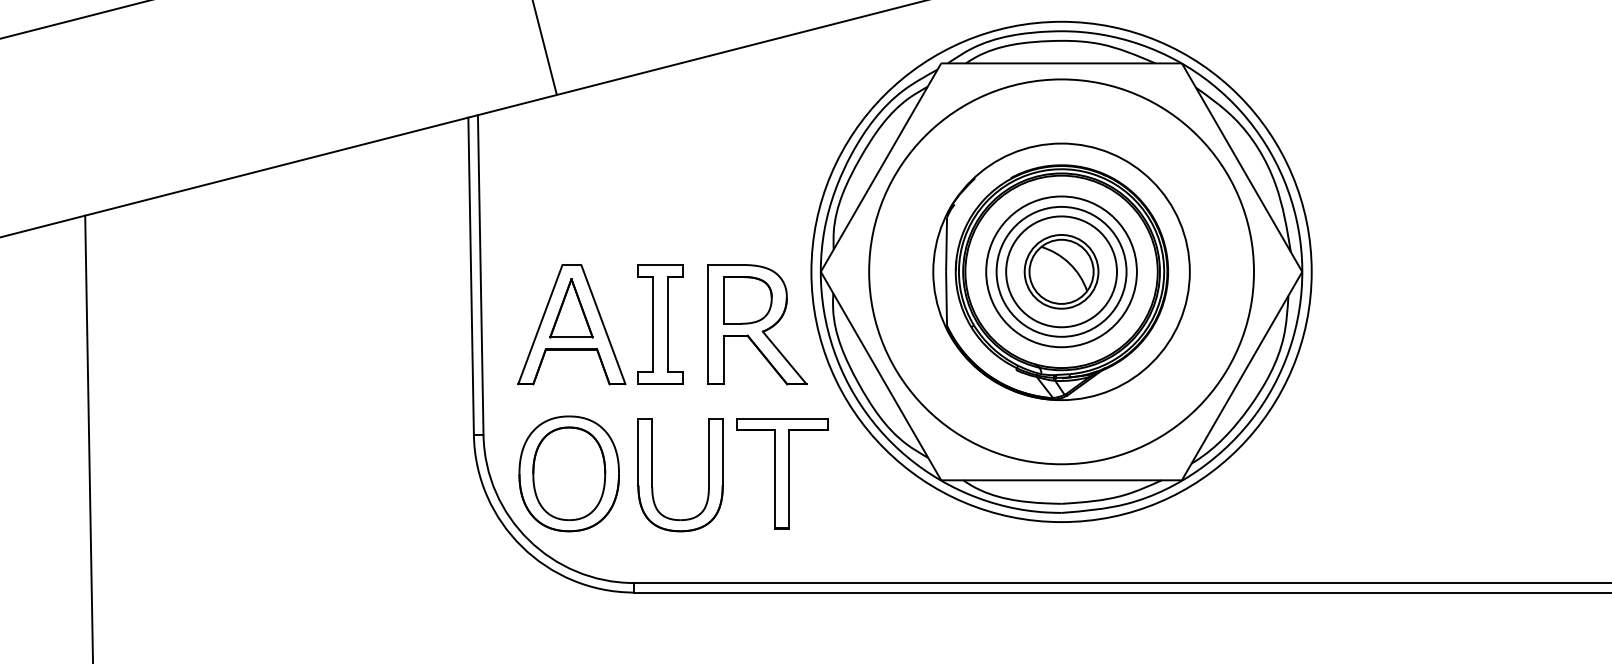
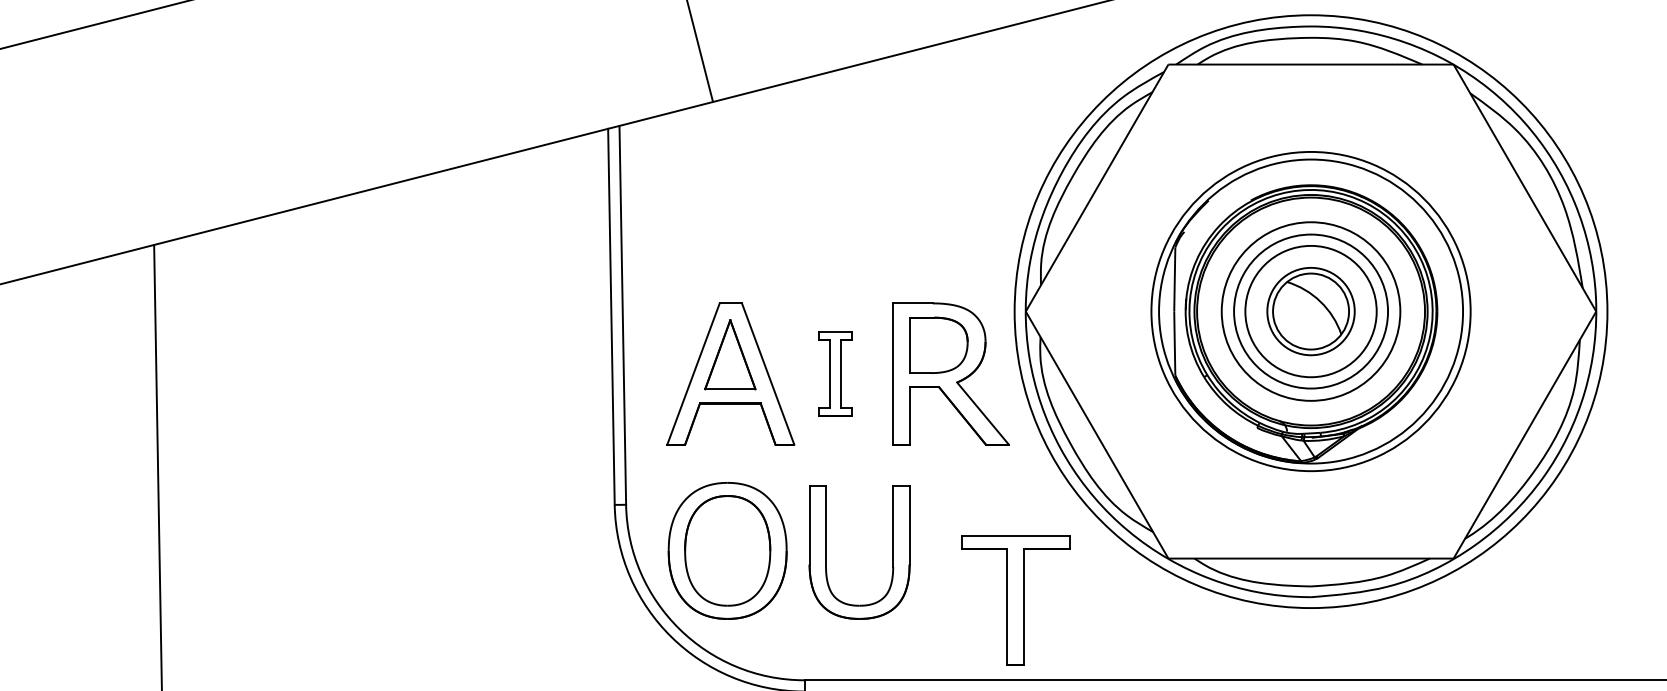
circle: (1061, 271) -> (1310, 311), size x0.7
part: (660, 324) -> (835, 373), size x0.6
part: (782, 473) -> (1015, 600), moved

